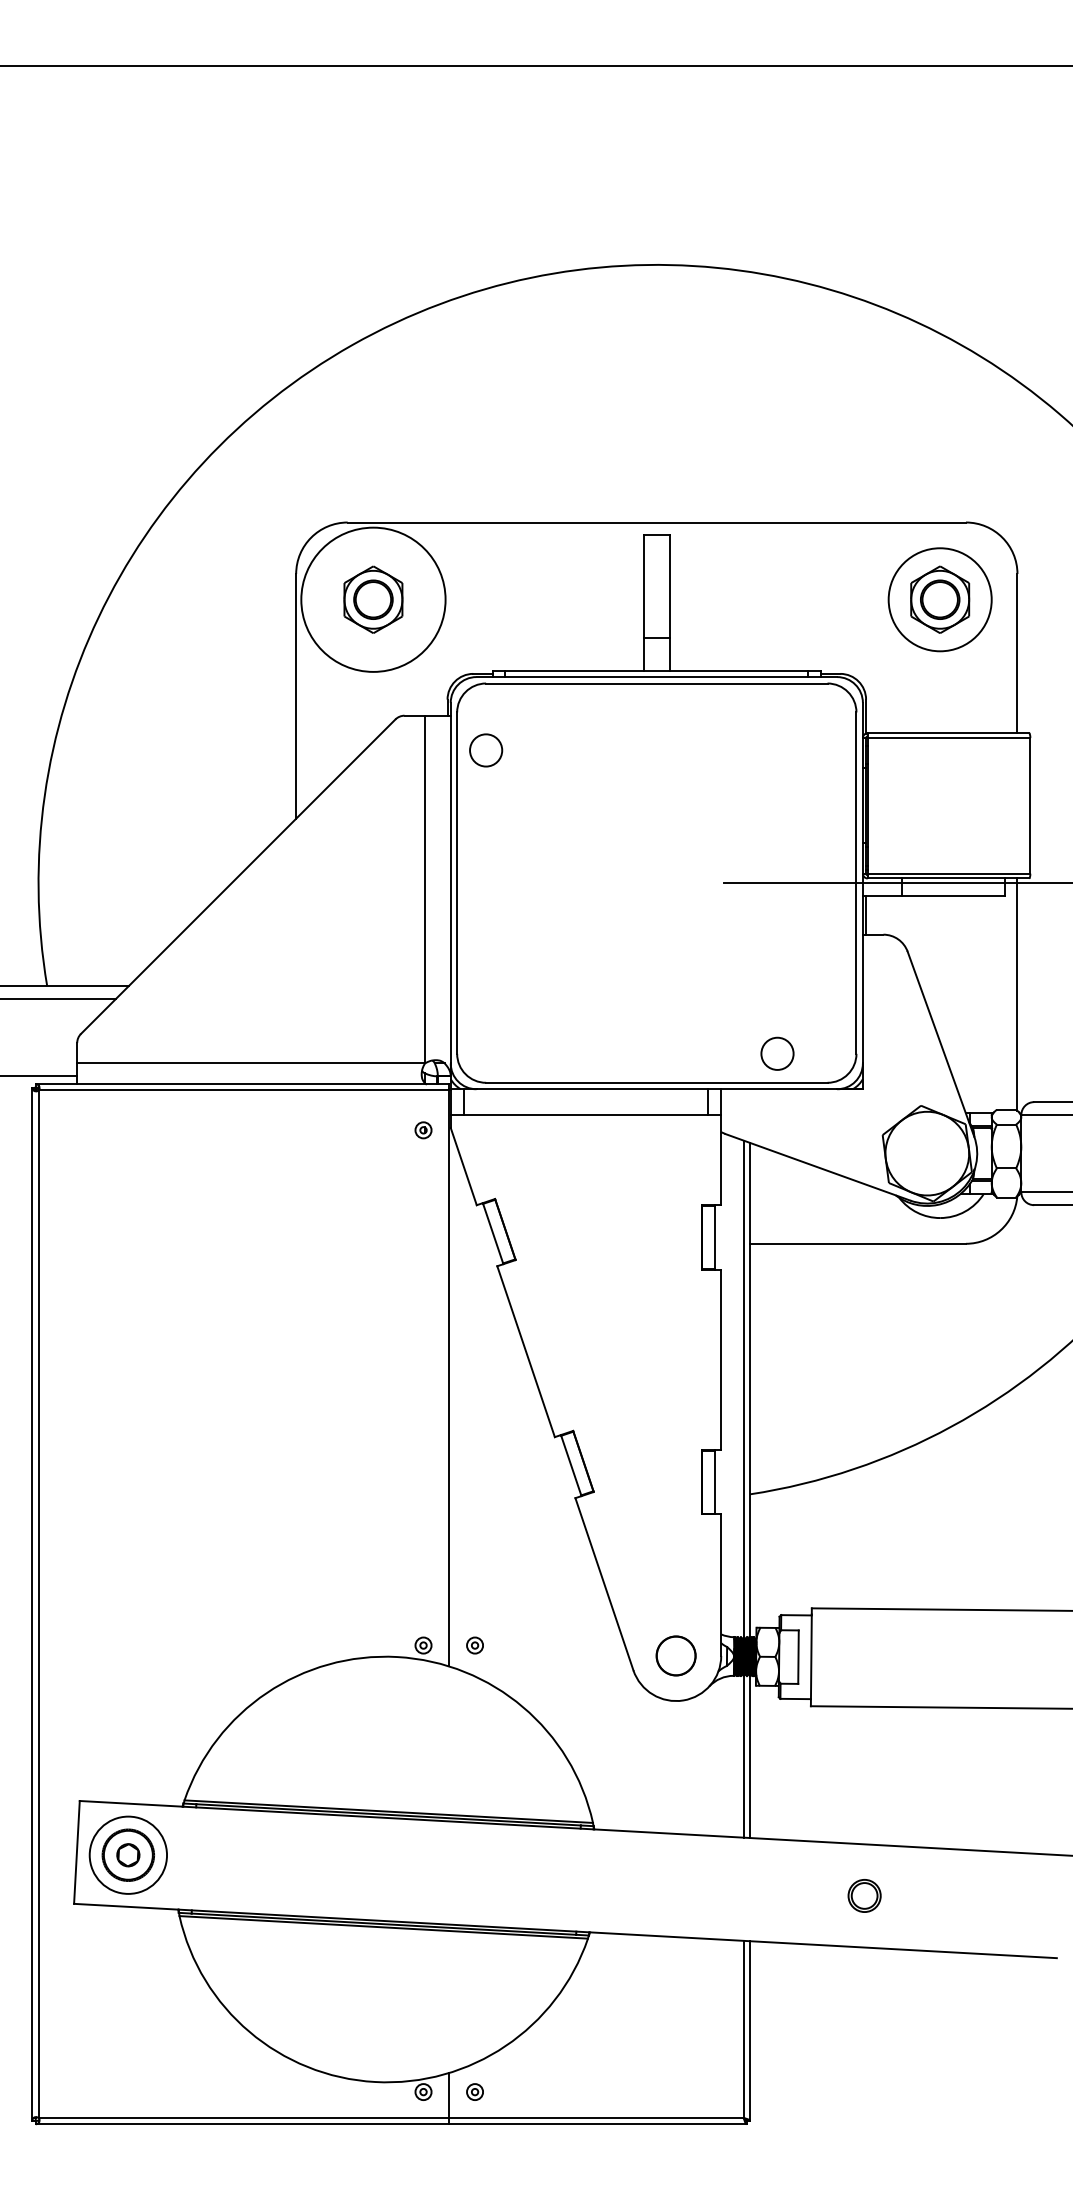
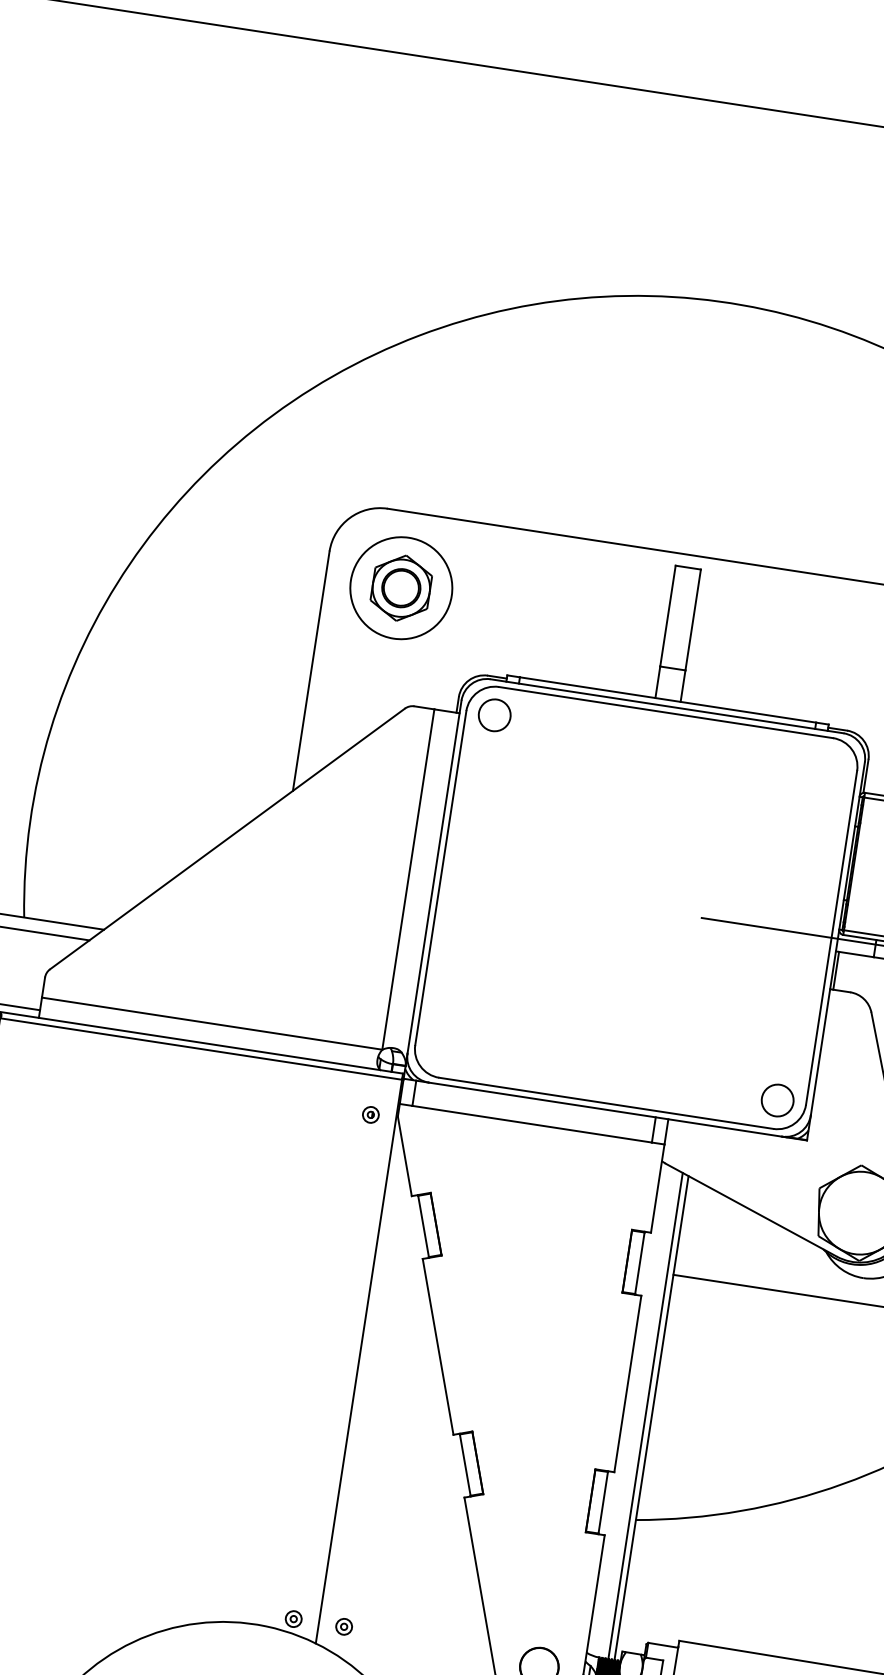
circle: (372, 599) -> (400, 587), size x0.71
circle: (486, 750) -> (495, 715), moved
circle: (777, 1053) -> (777, 1100), moved

